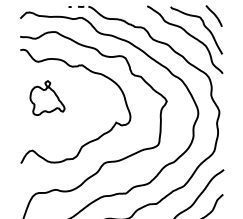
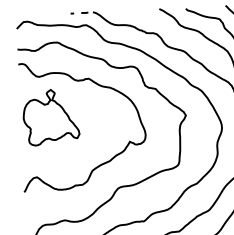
part: (47, 97) -> (51, 116), size x1.43

